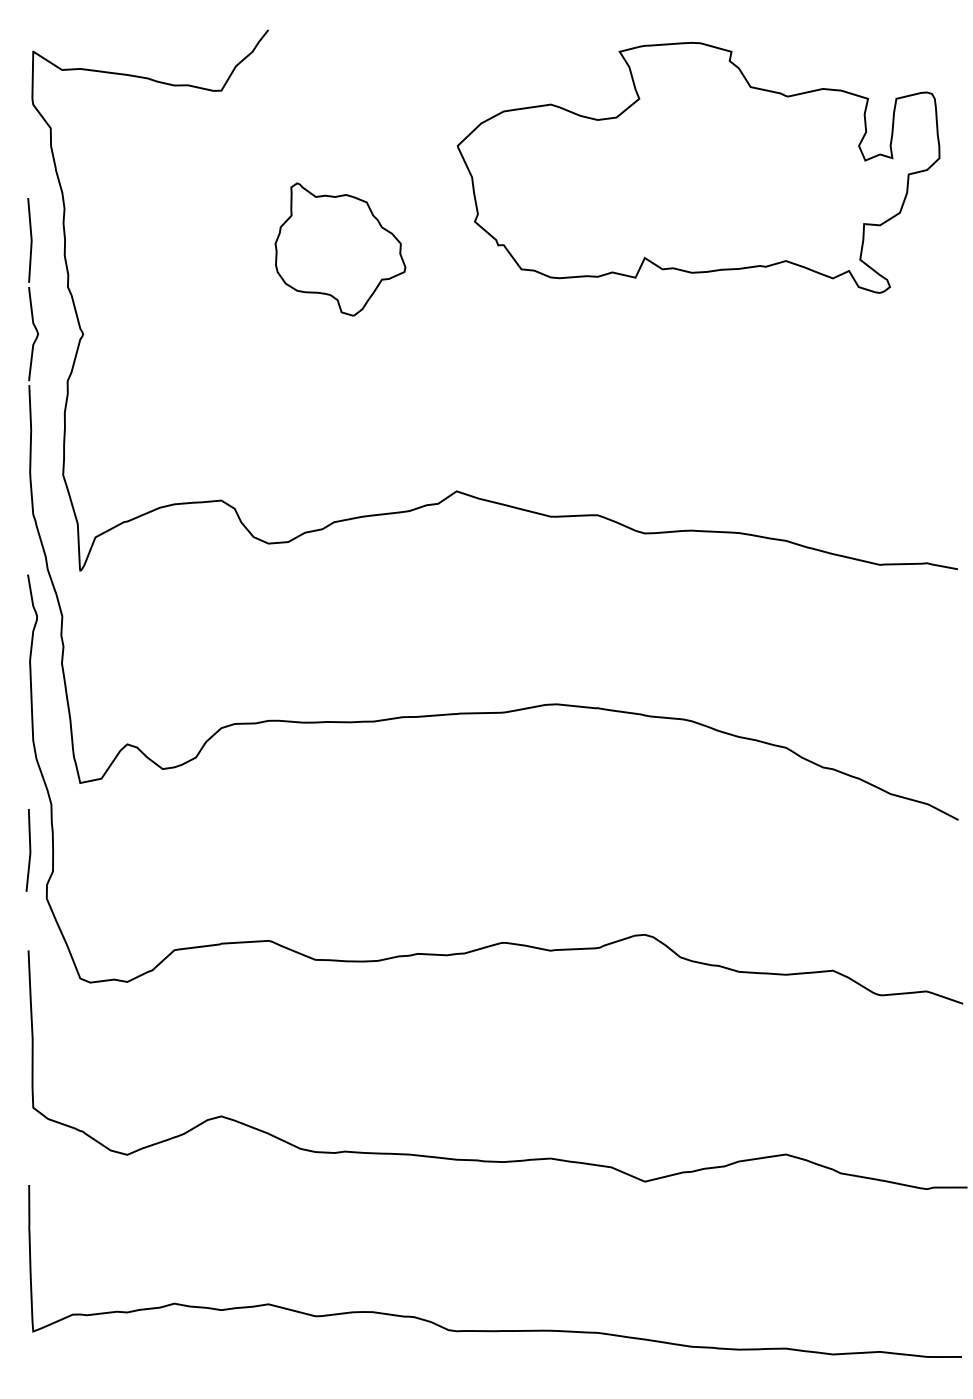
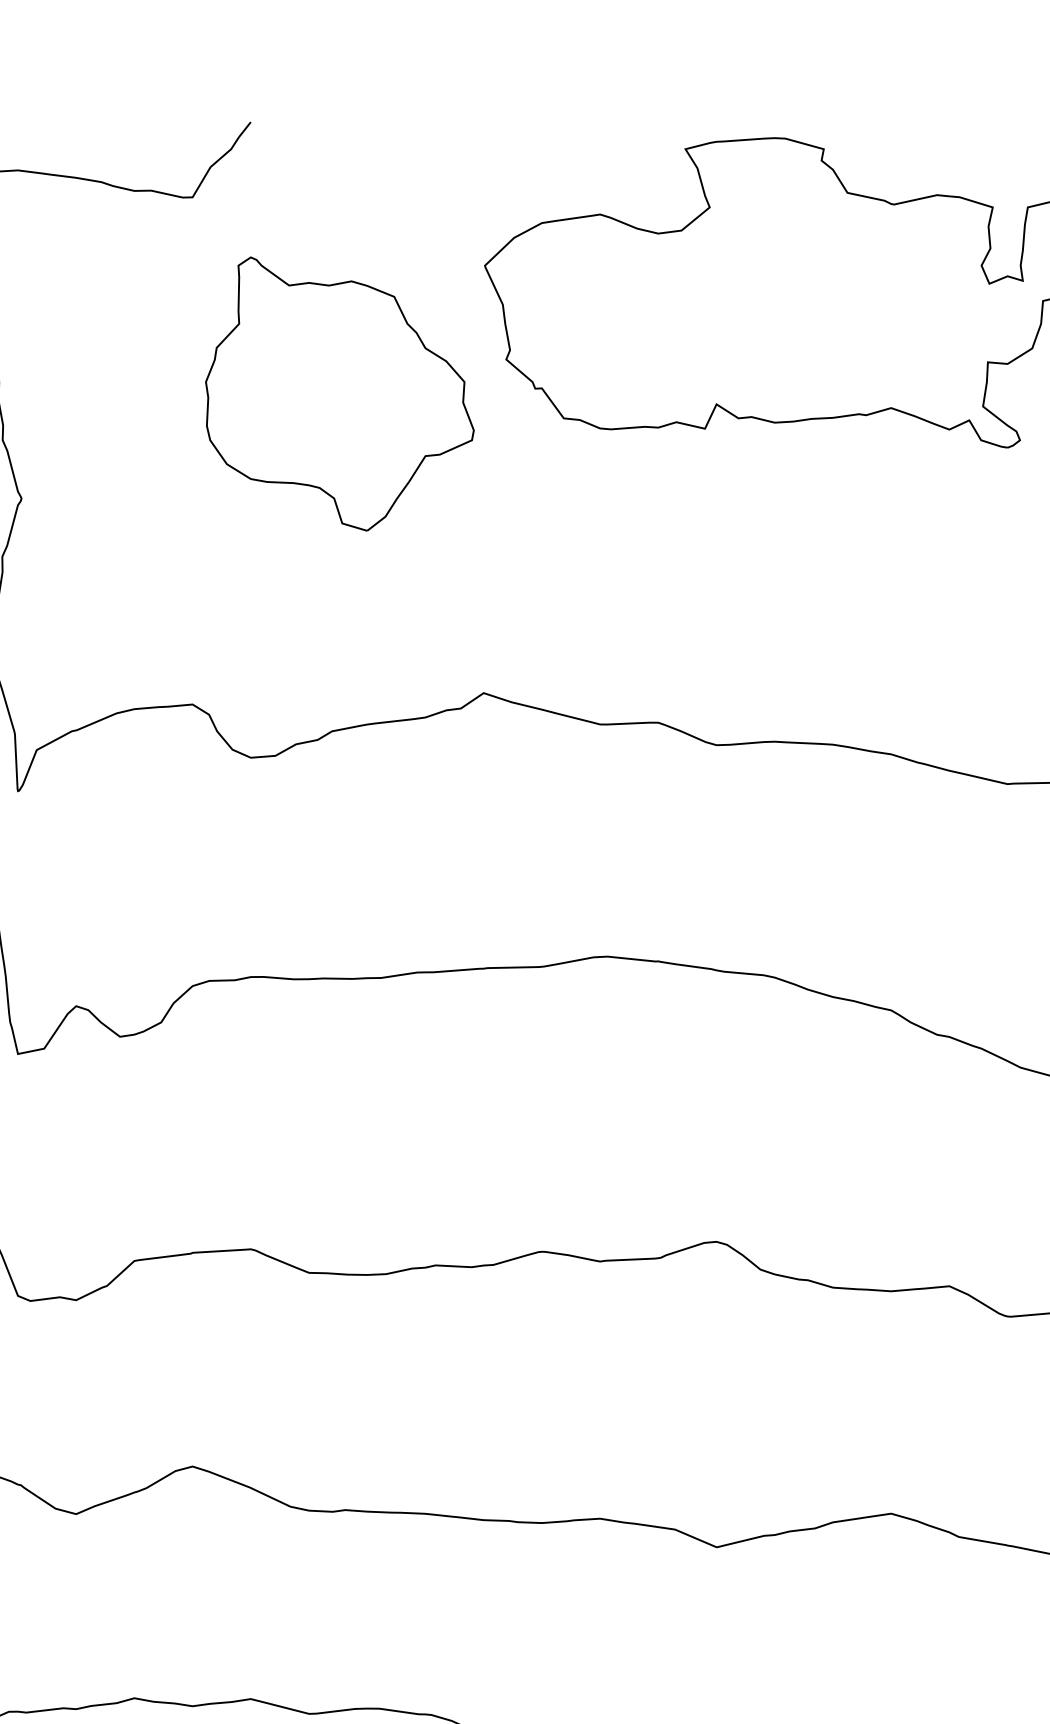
part: (340, 249) -> (339, 393), size x1.67

